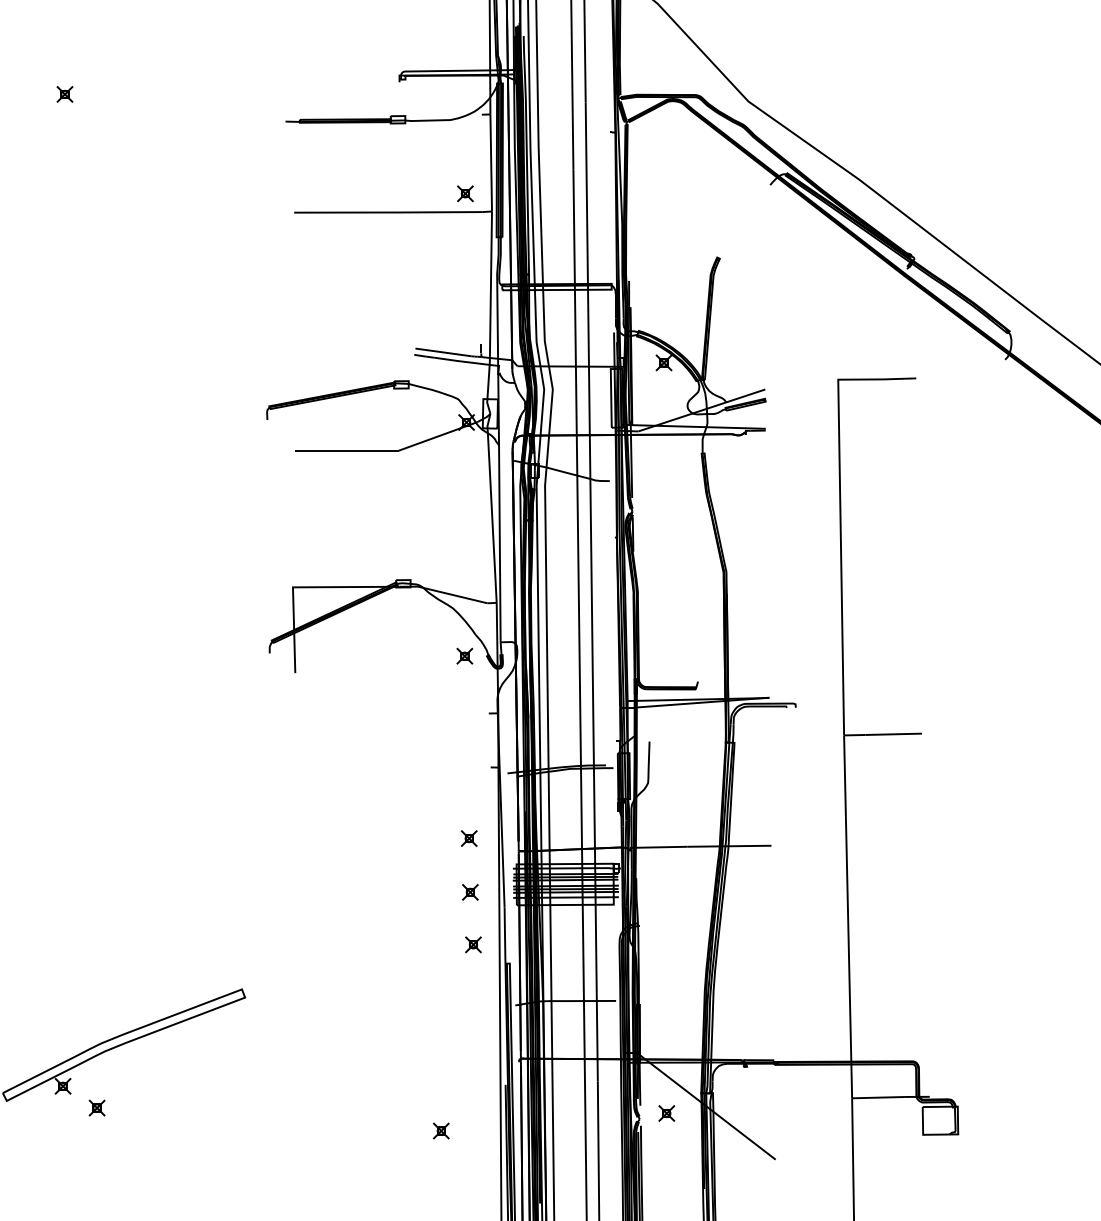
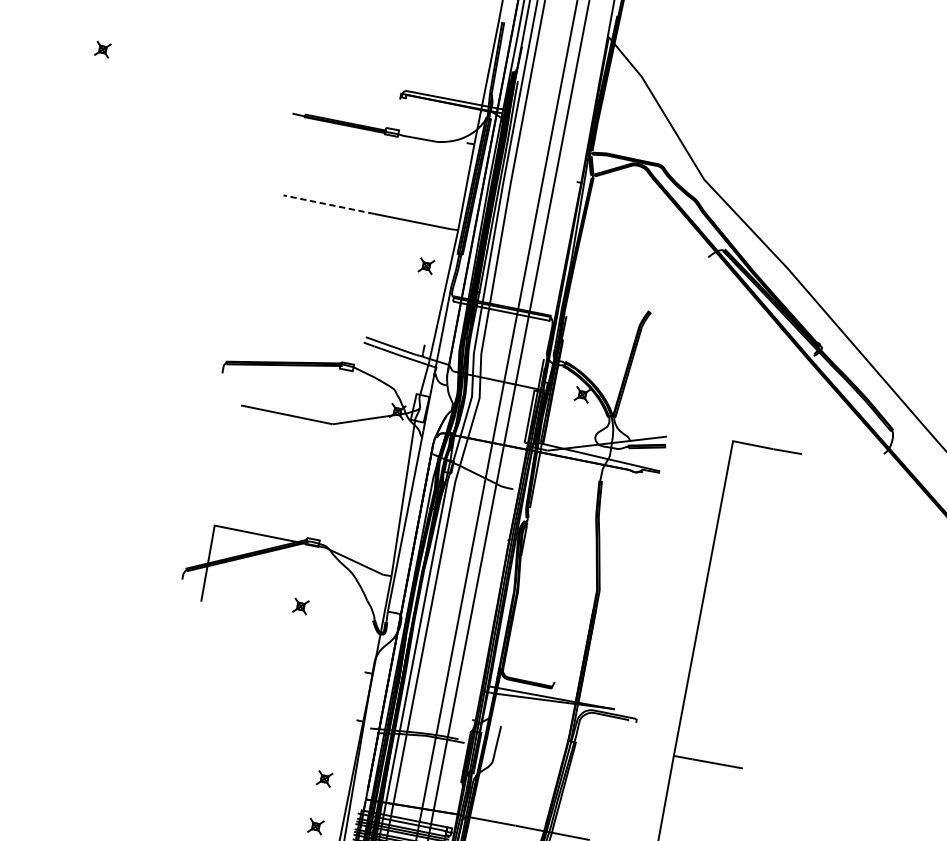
part: (465, 193) -> (426, 265), moved
line: (346, 212) -> (329, 204), solid -> dashed
part: (464, 655) -> (300, 605), moved

